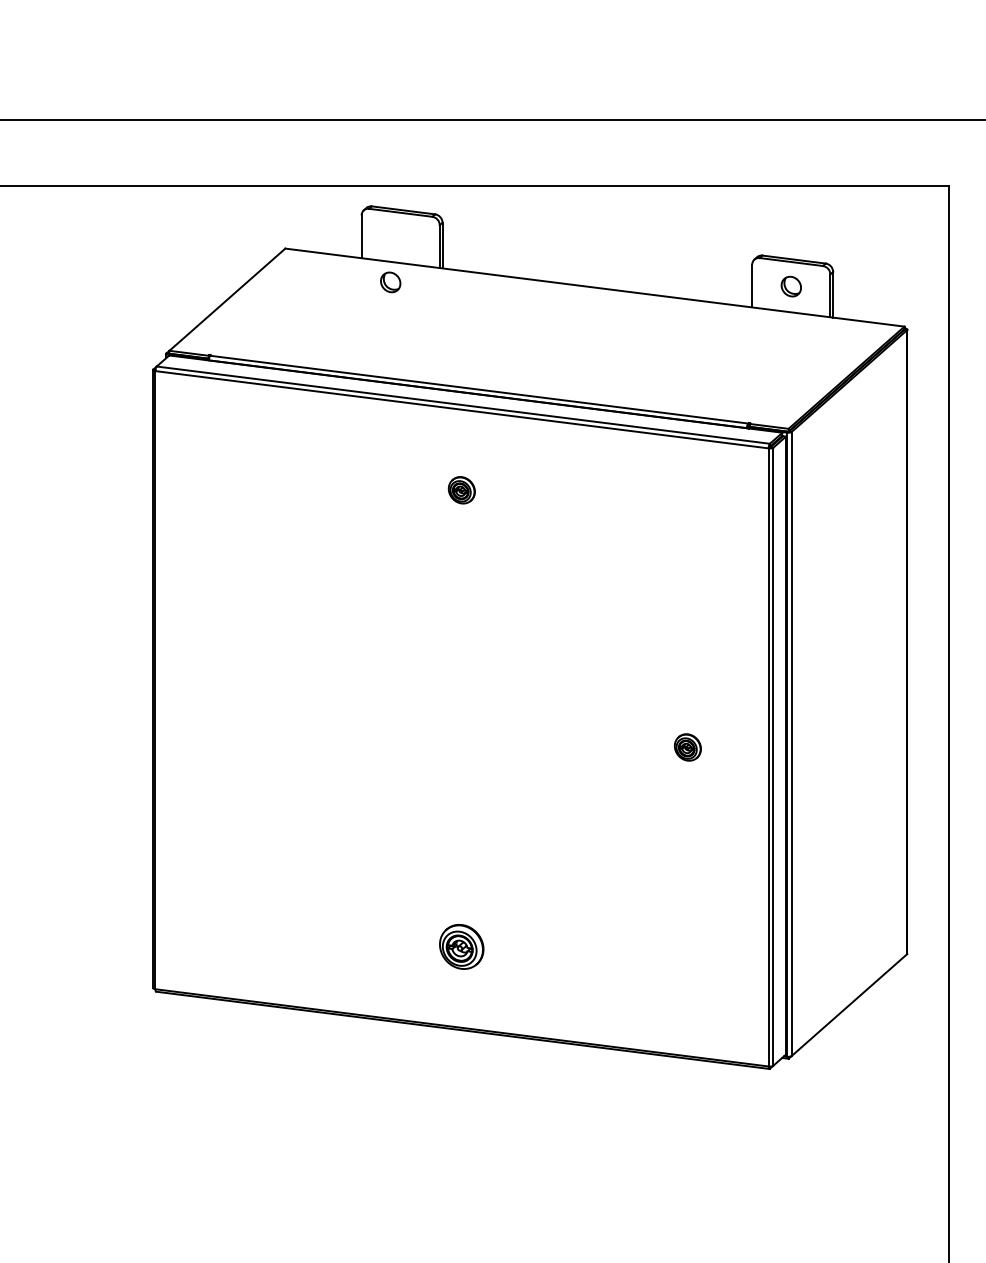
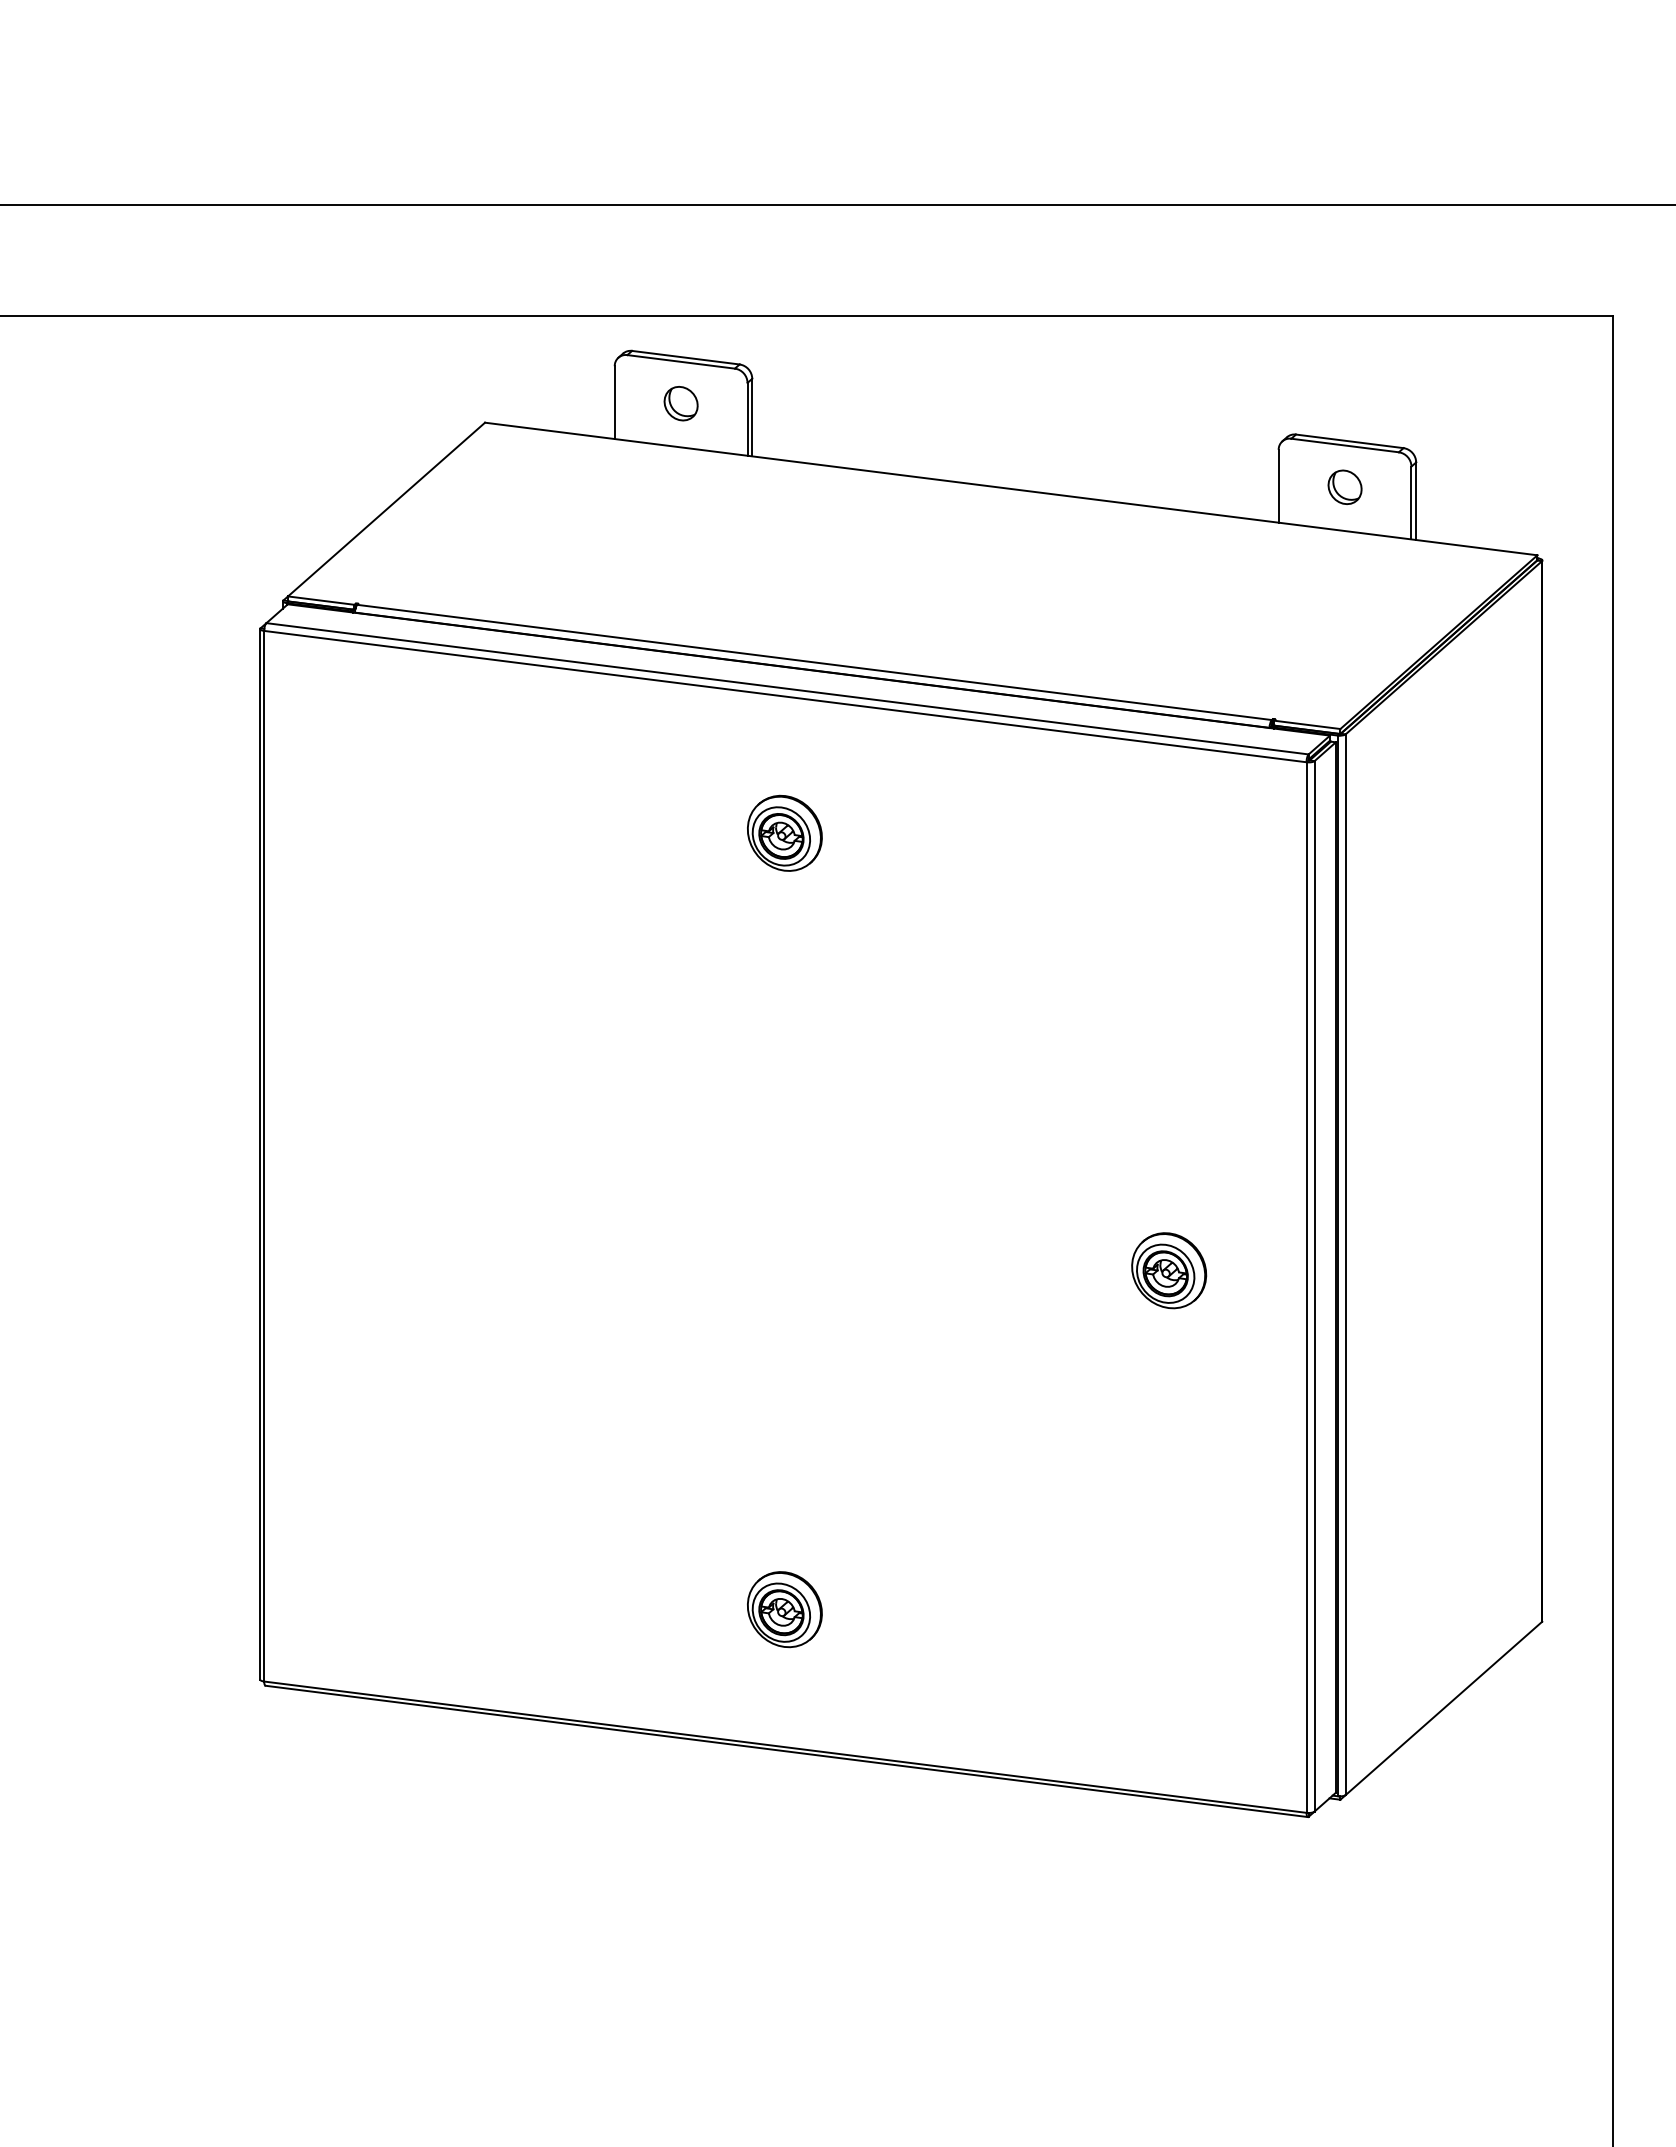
part: (390, 282) -> (680, 403), moved
part: (461, 490) -> (784, 833), size x1.67
part: (687, 747) -> (1168, 1270), size x1.67

